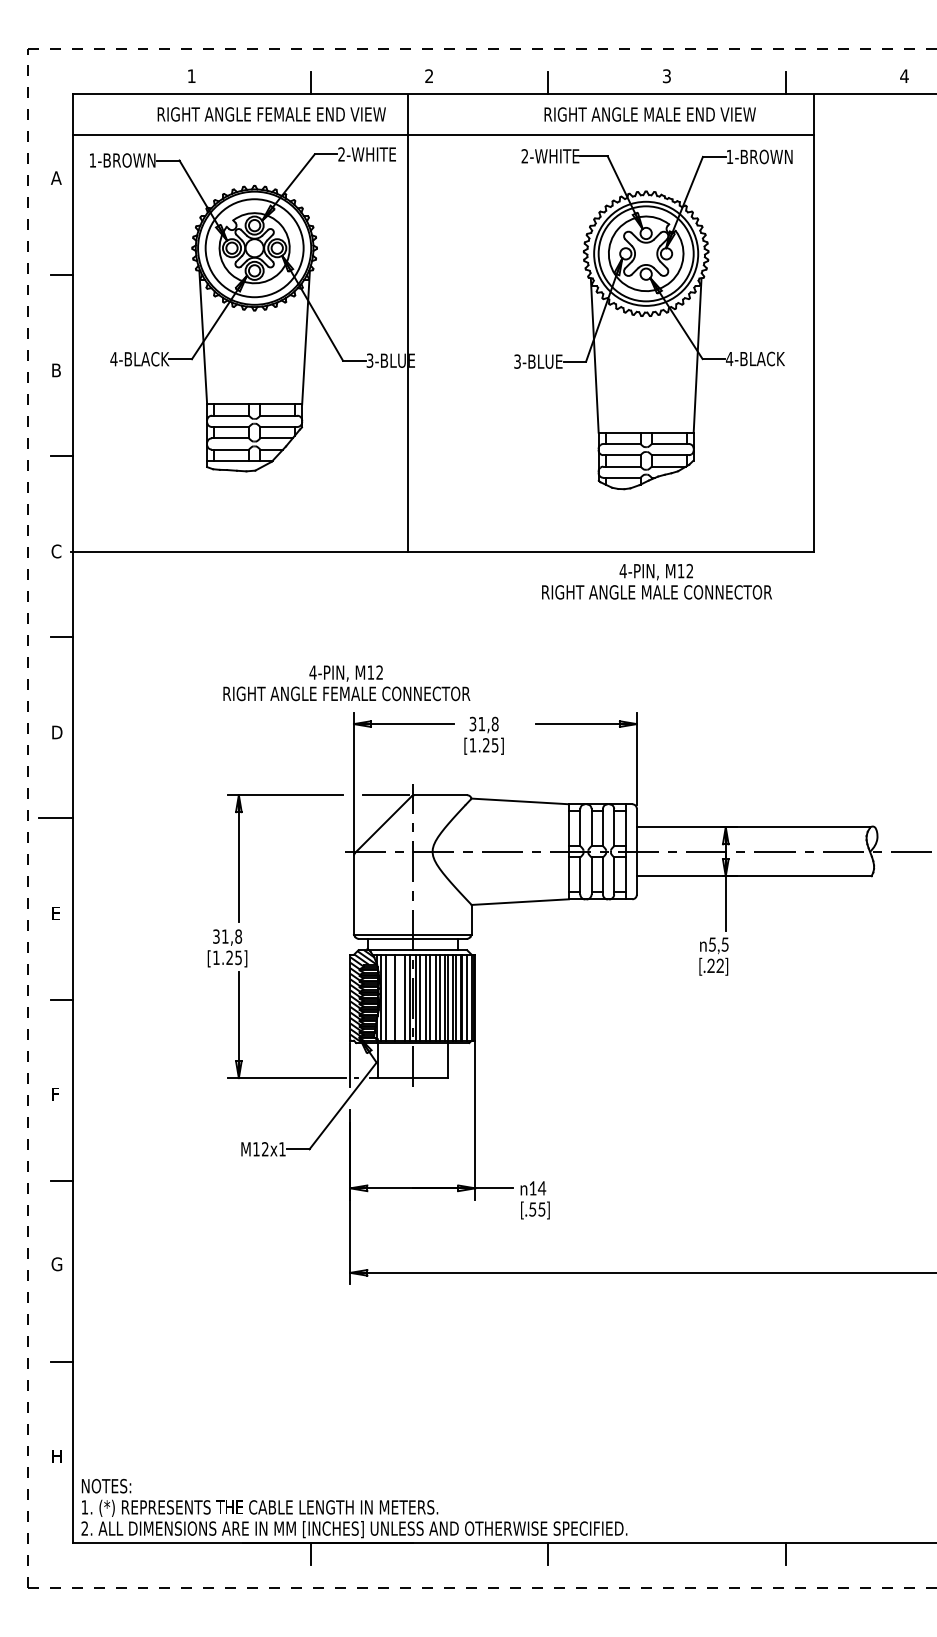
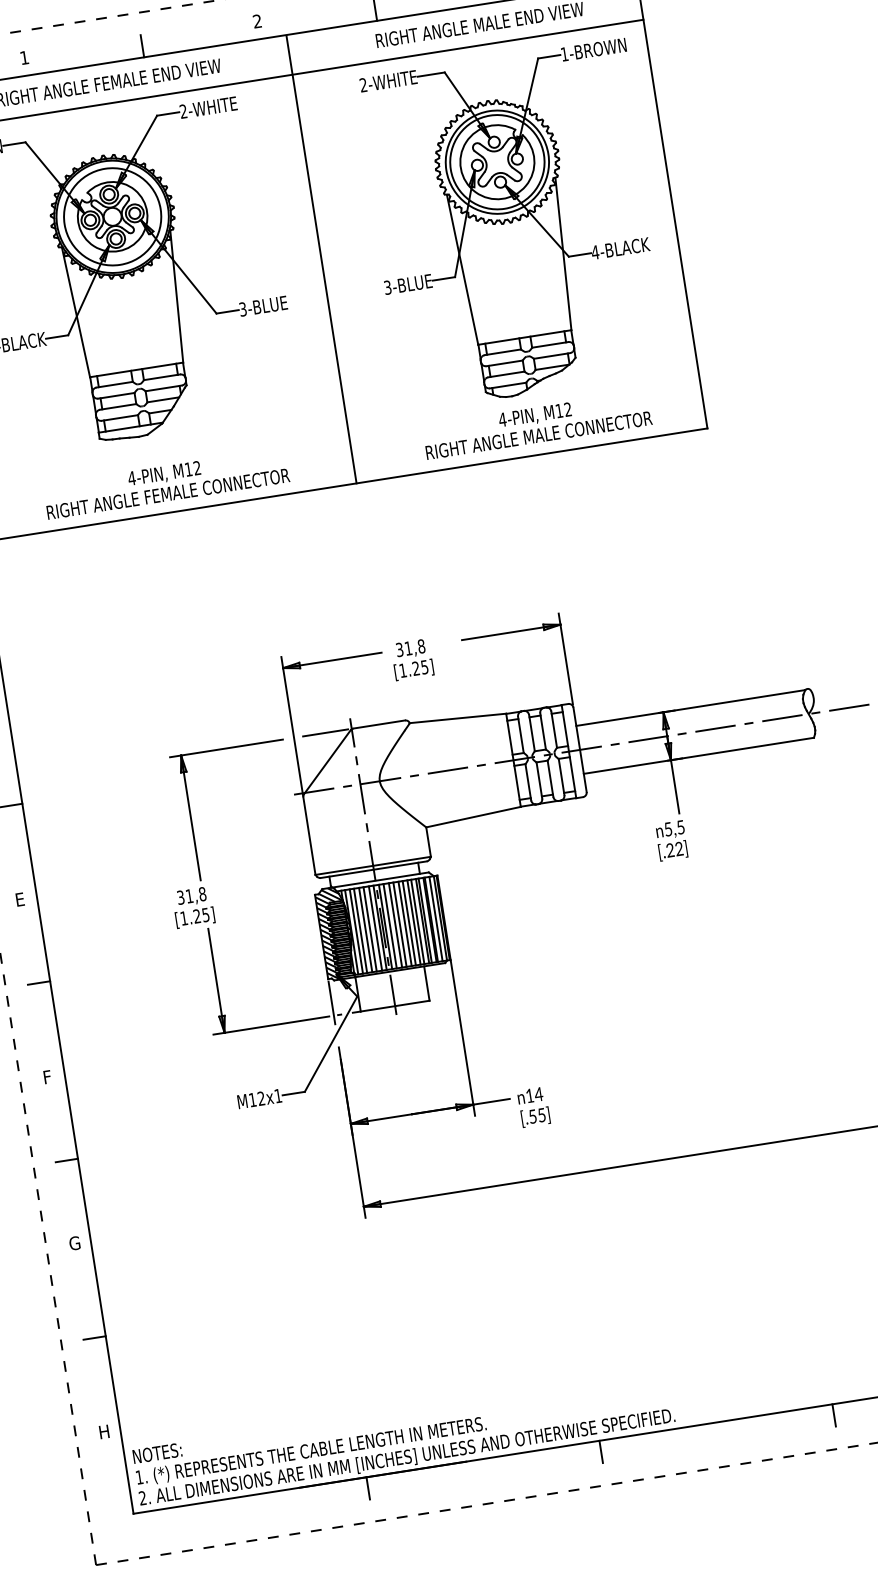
line: (407, 323) -> (321, 259), moved
text: (656, 581) -> (536, 424), moved
text: (346, 683) -> (166, 483), moved
line: (390, 997) -> (360, 930), added
line: (399, 997) -> (369, 929), added

